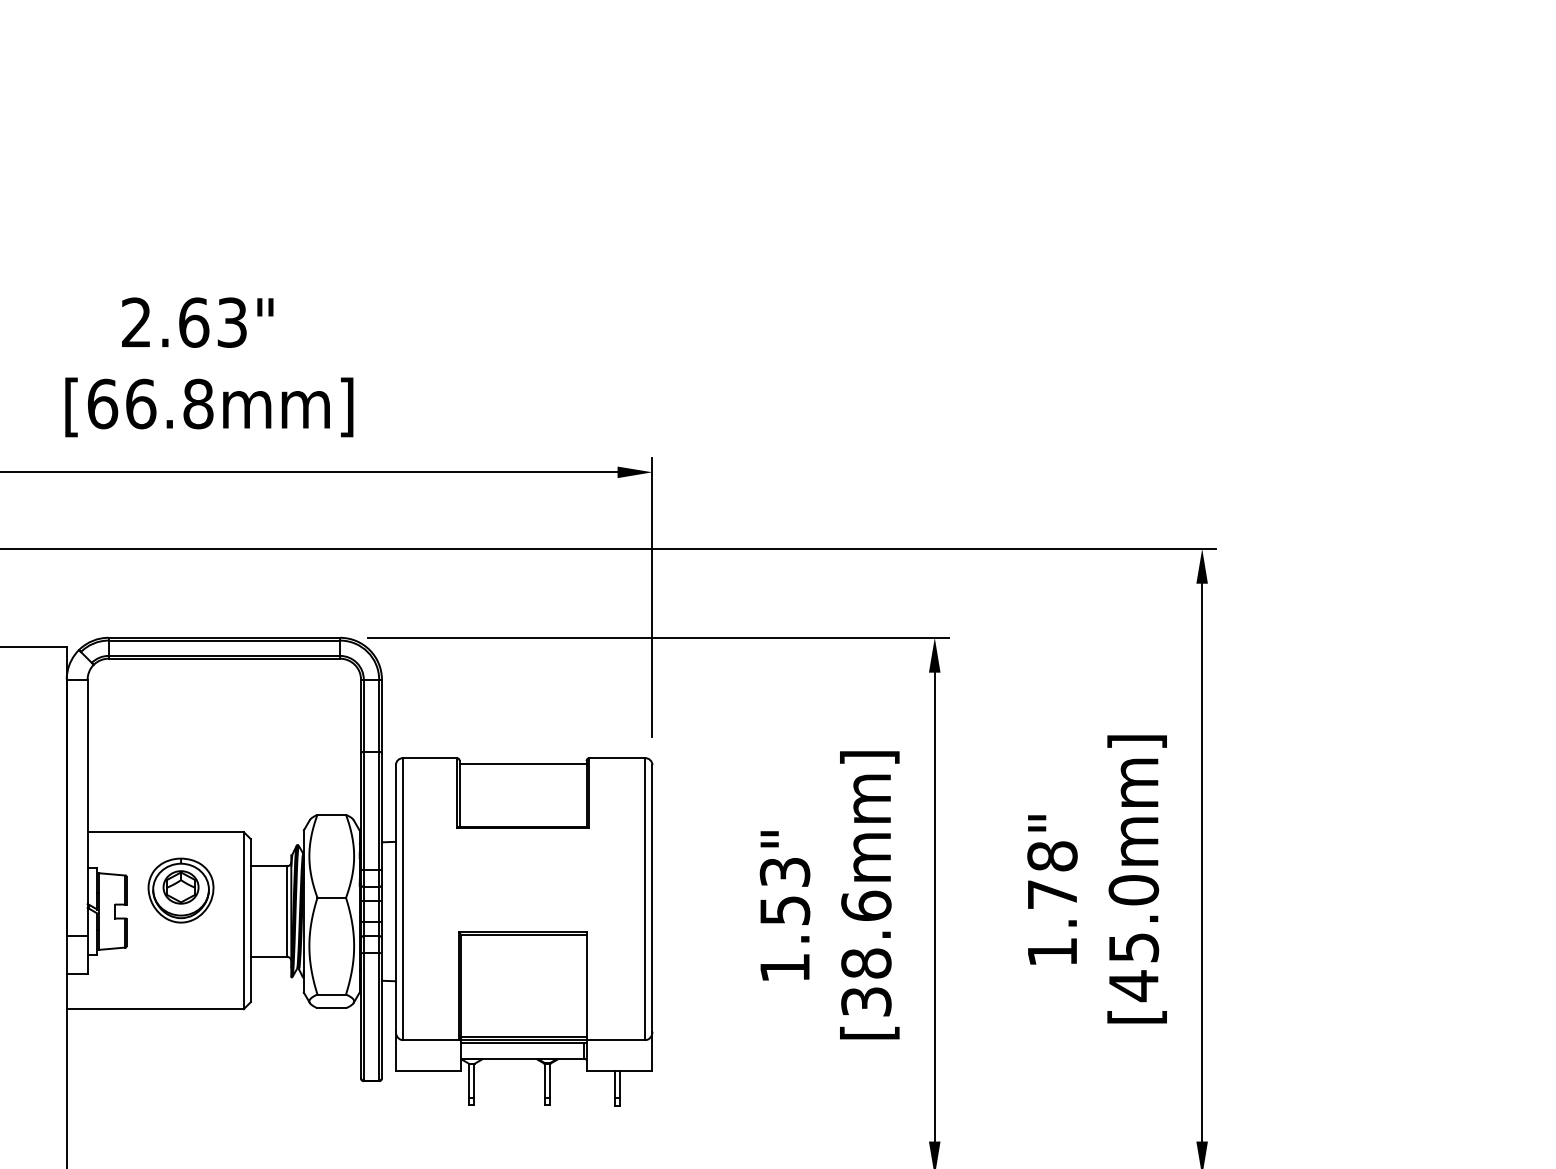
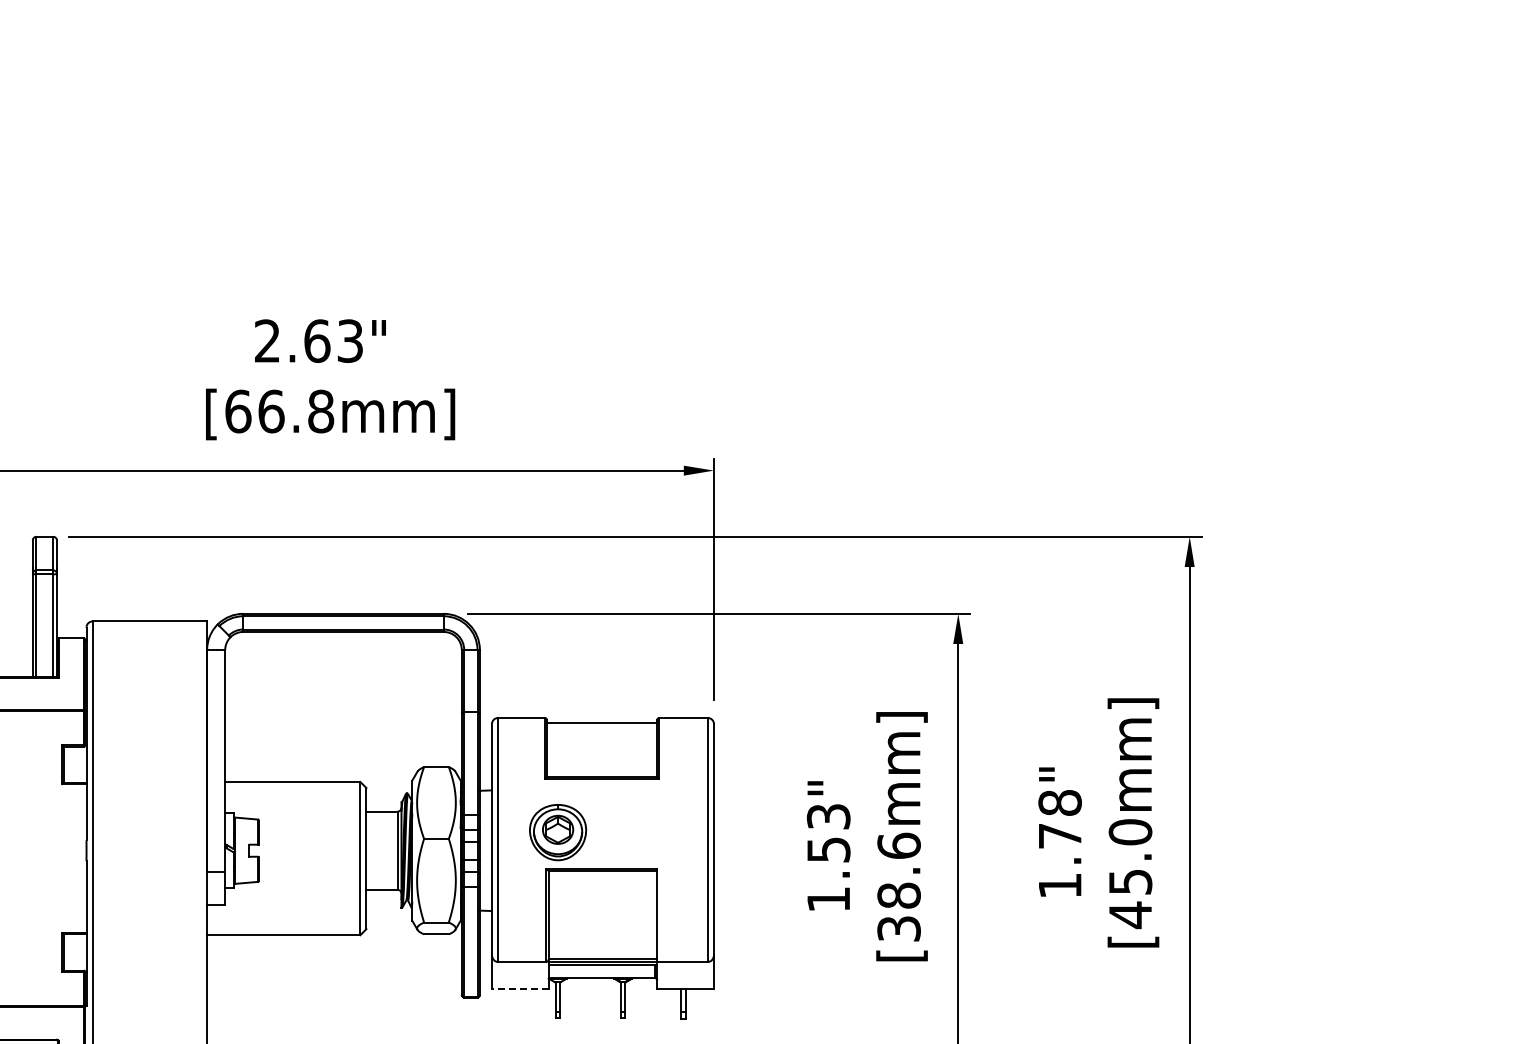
part: (181, 890) -> (558, 832), moved
line: (427, 1070) -> (519, 988), solid -> dashed

